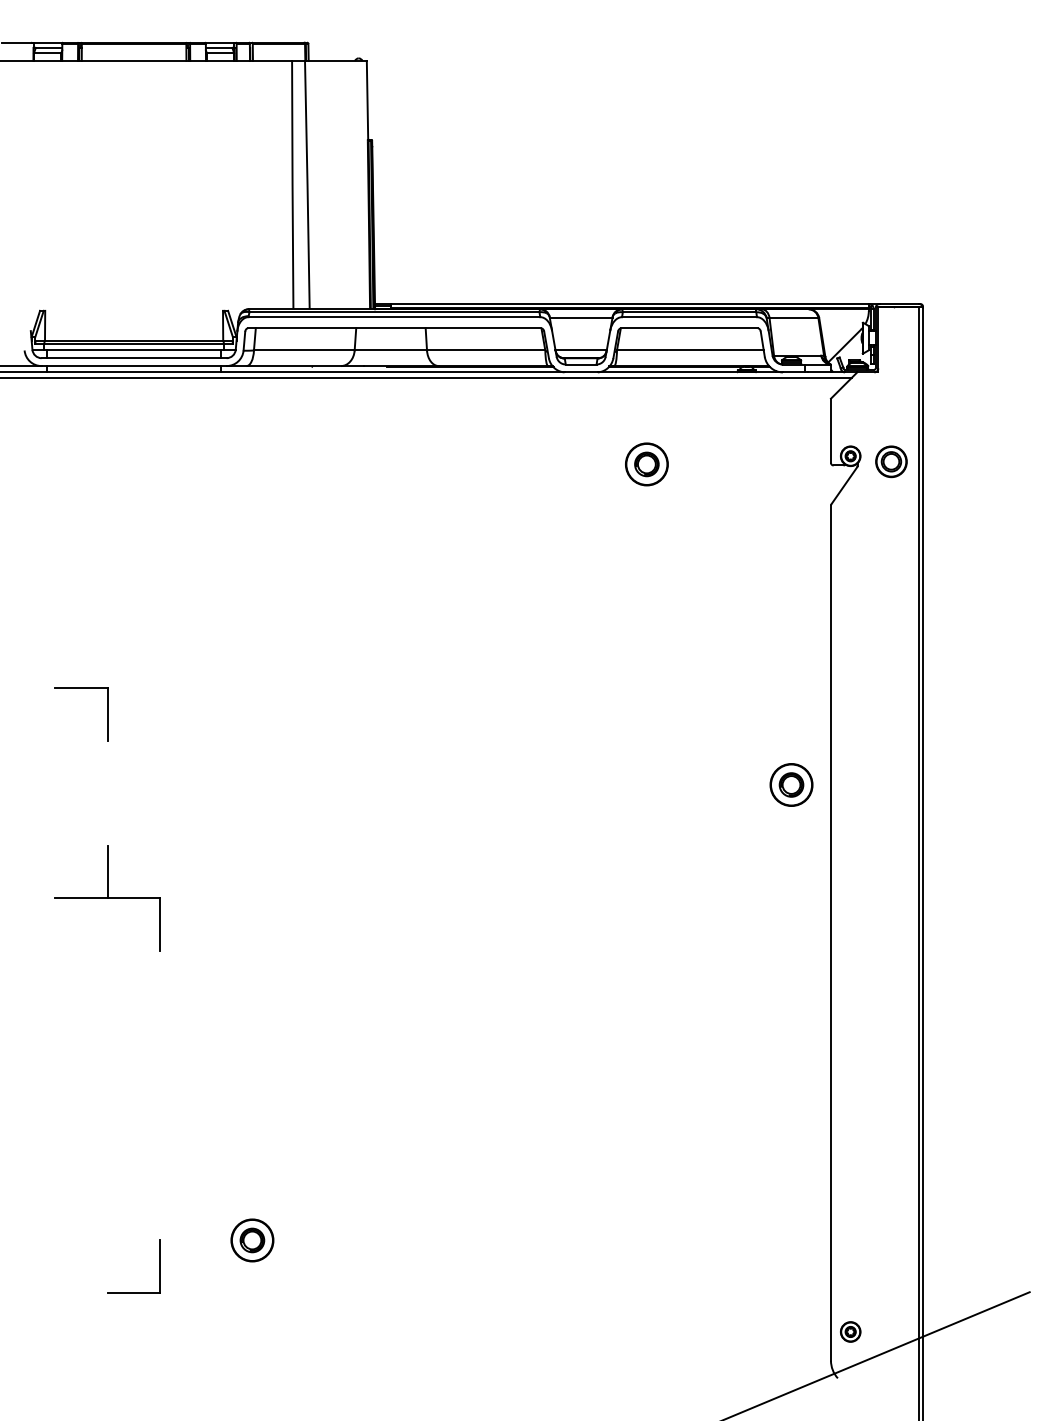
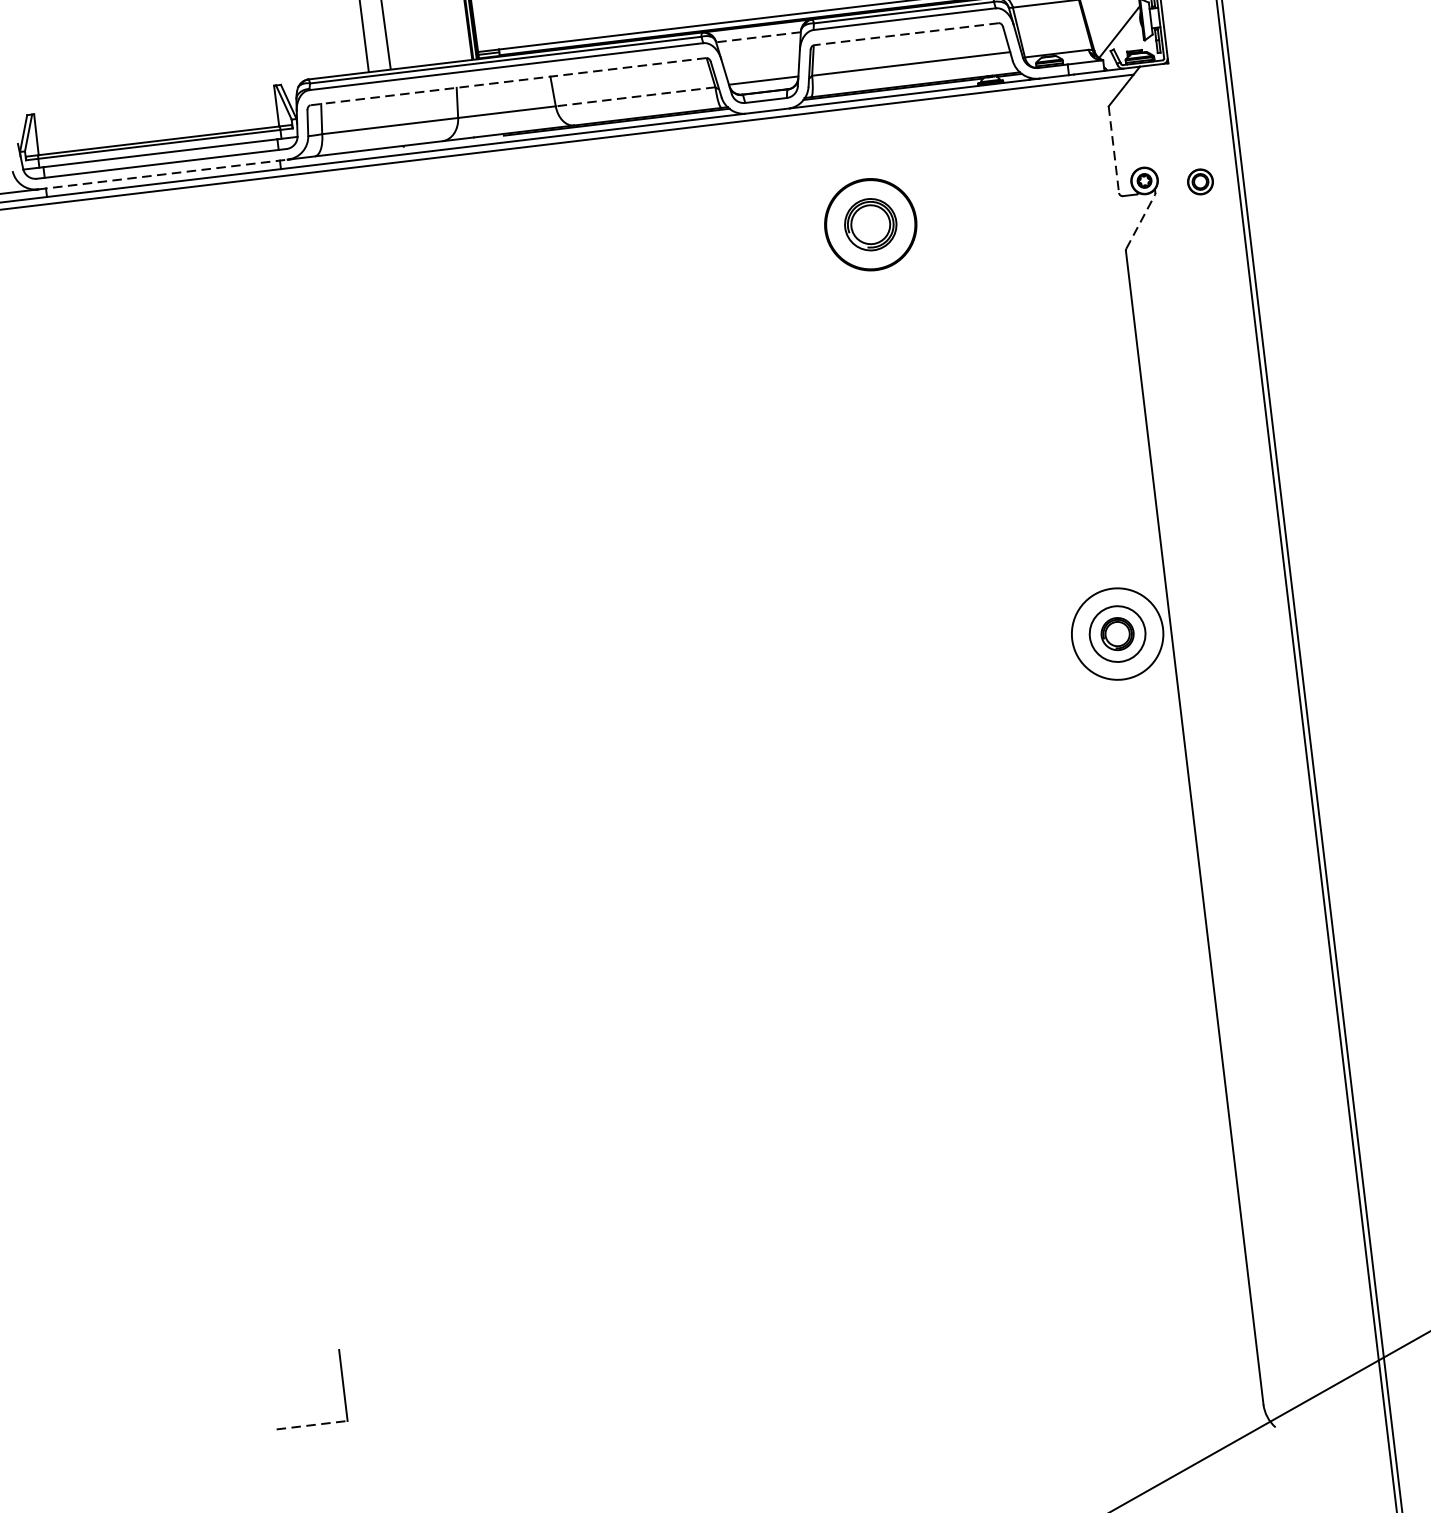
line: (580, 317) -> (757, 37), solid -> dashed
line: (394, 328) -> (508, 81), solid -> dashed
line: (688, 328) -> (905, 34), solid -> dashed
line: (485, 350) -> (634, 96), solid -> dashed
line: (134, 366) -> (163, 175), solid -> dashed
line: (830, 431) -> (1113, 150), solid -> dashed
part: (891, 461) -> (1200, 181), size x0.6
part: (646, 464) -> (870, 224), size x1.6
line: (844, 485) -> (1140, 221), solid -> dashed
part: (81, 688) -> (143, 618), removed
circle: (791, 784) -> (1117, 633), size x1.6
part: (107, 898) -> (212, 897), removed
part: (252, 1240) -> (463, 1335), removed
line: (134, 1292) -> (312, 1424), solid -> dashed
part: (850, 1331) -> (1285, 1362), removed

